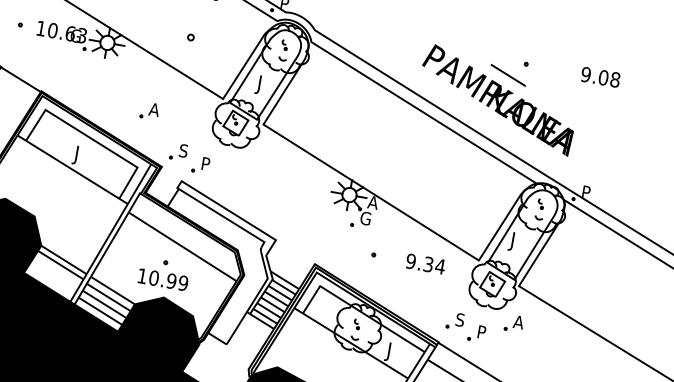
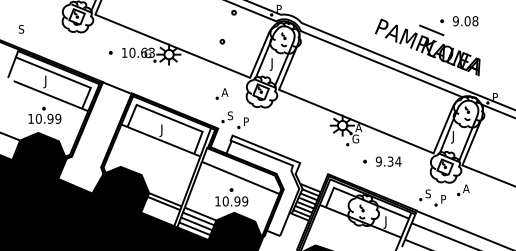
text: (600, 77) -> (465, 21), moved
part: (148, 110) -> (221, 93), moved
text: (425, 263) -> (388, 161), moved

